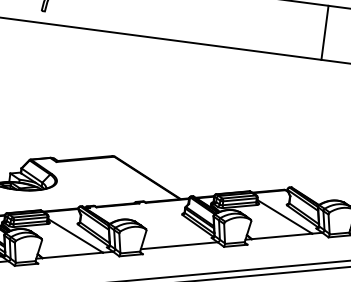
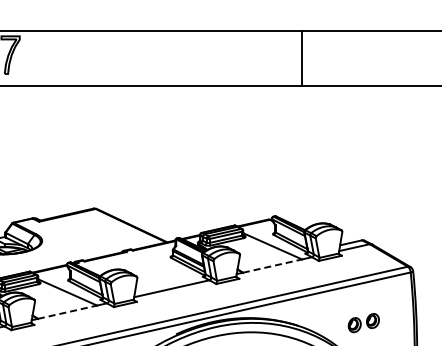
line: (324, 32) -> (301, 58), moved
line: (281, 236) -> (272, 266), solid -> dashed
line: (73, 255) -> (68, 312), solid -> dashed

